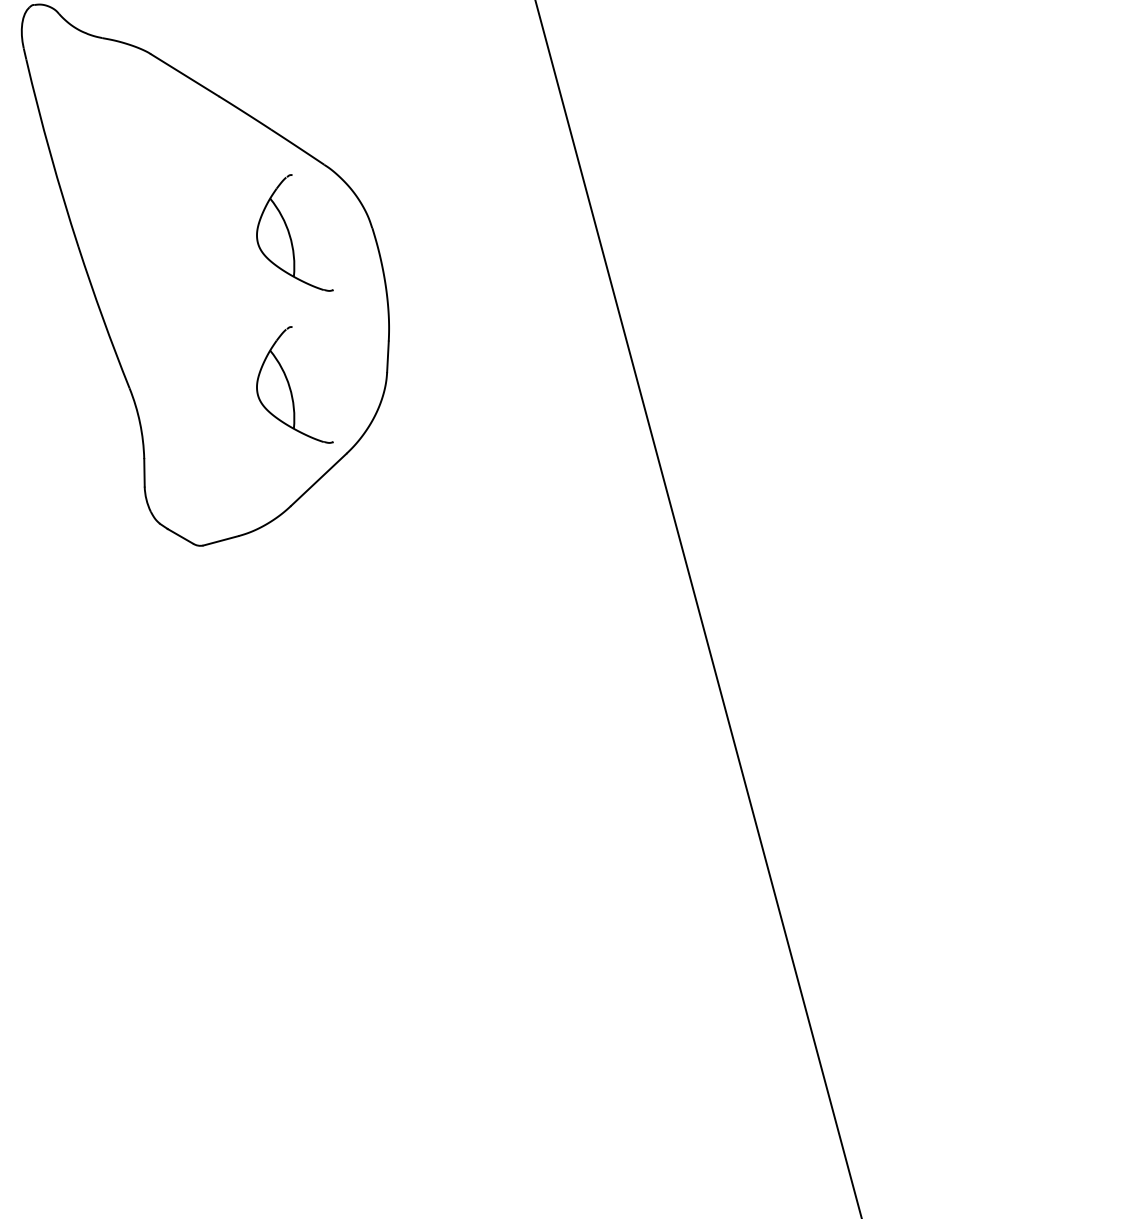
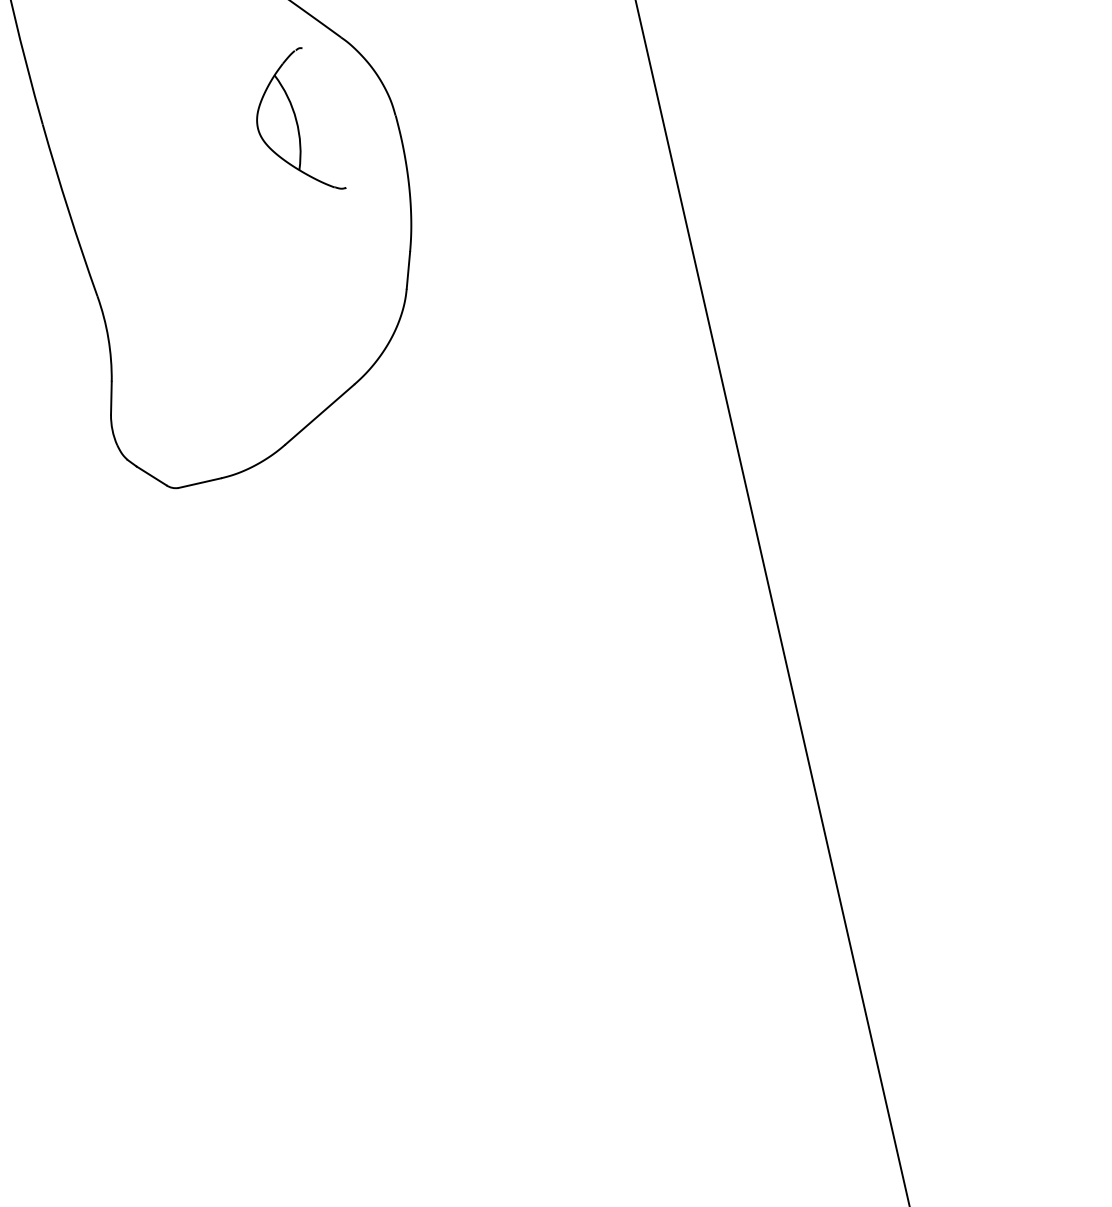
part: (294, 384) -> (295, 299), removed

